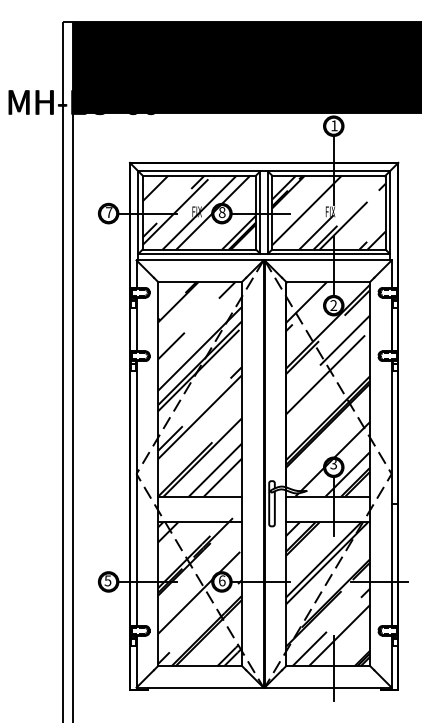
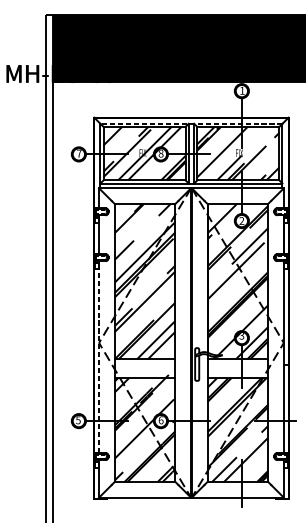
line: (264, 171) -> (191, 123), solid -> dashed
line: (136, 493) -> (99, 357), solid -> dashed

